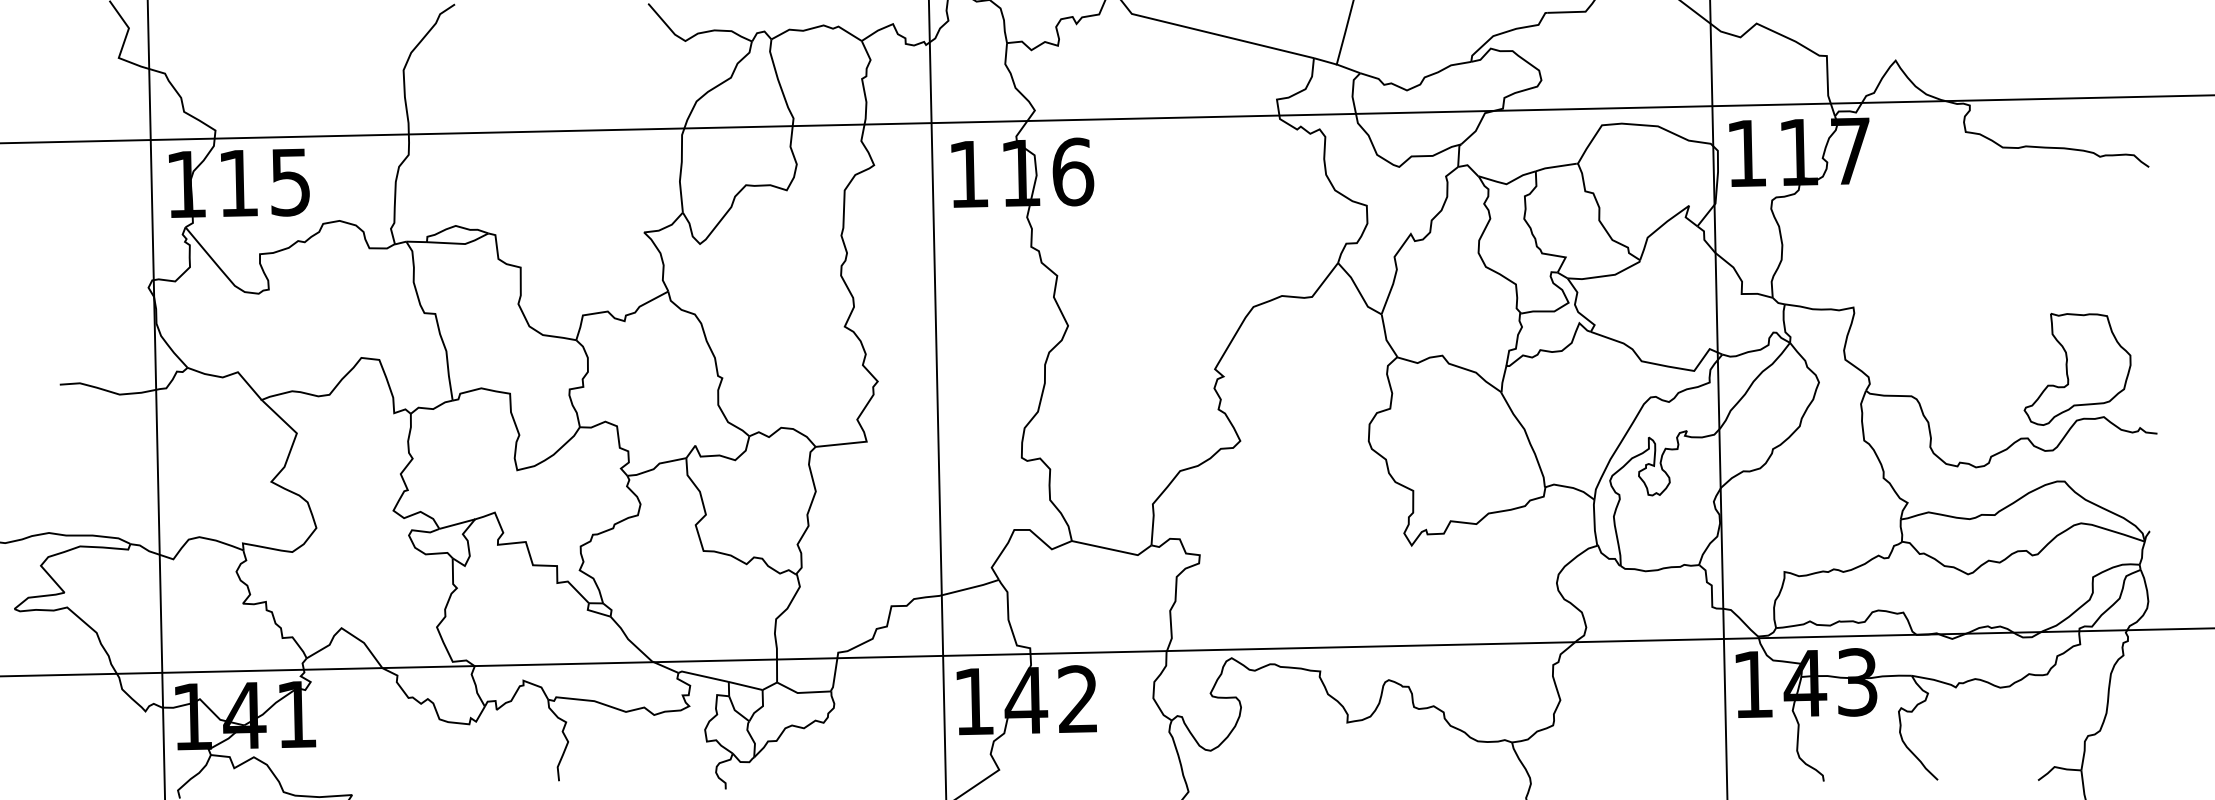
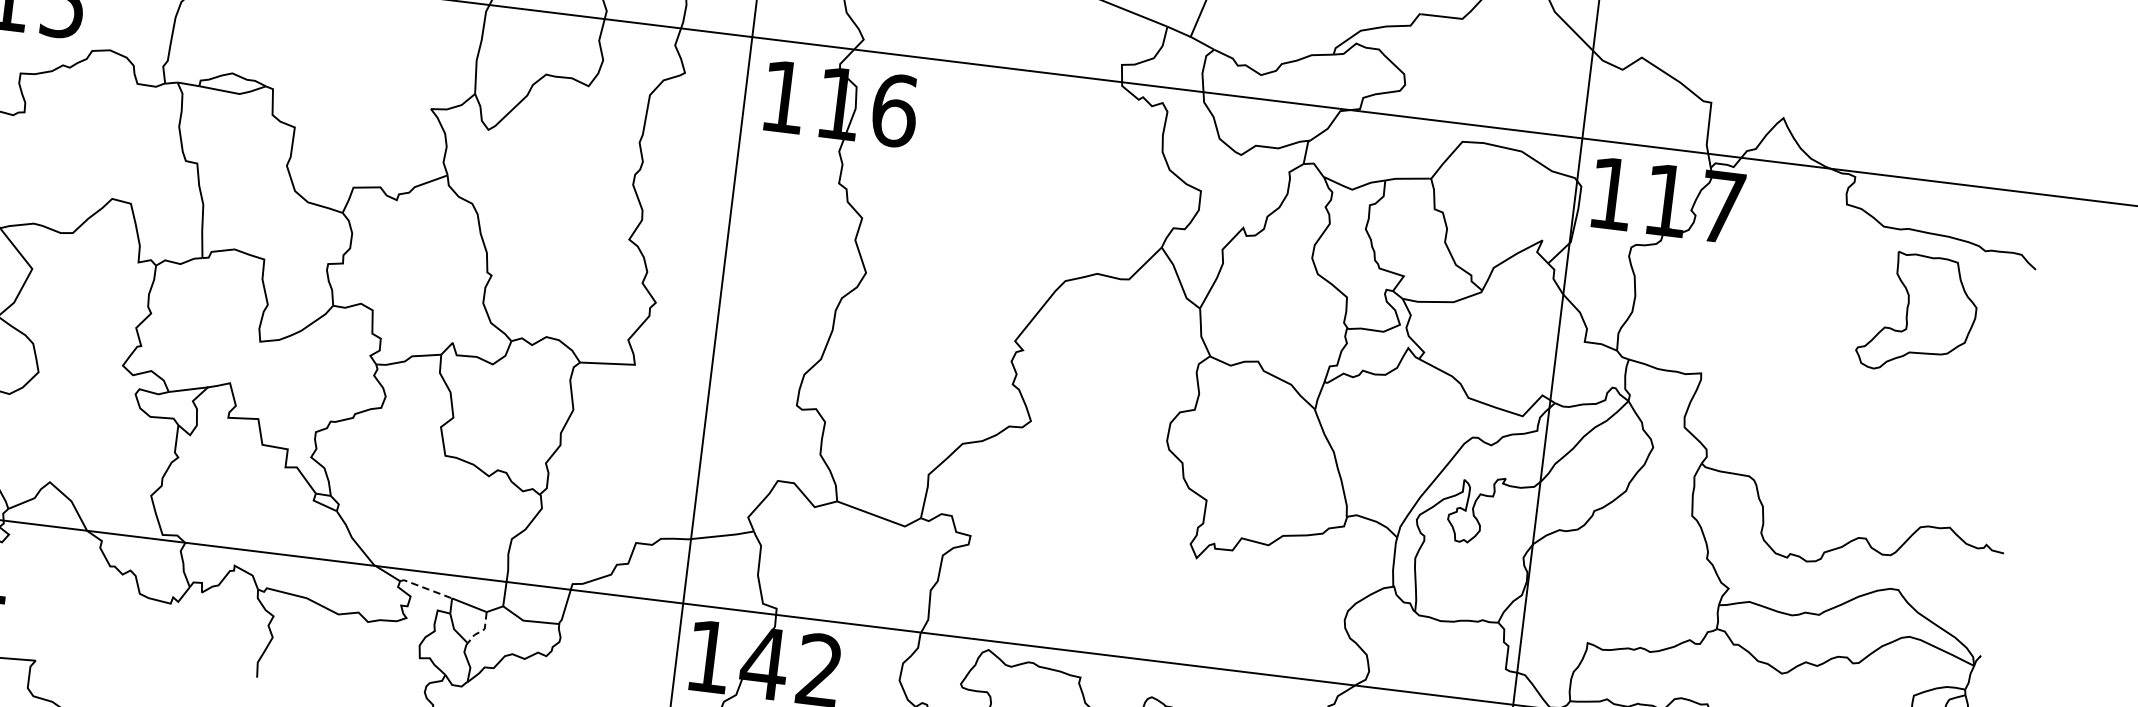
part: (2077, 368) -> (1918, 313), moved
line: (702, 676) -> (425, 588), solid -> dashed
line: (760, 707) -> (481, 630), solid -> dashed

